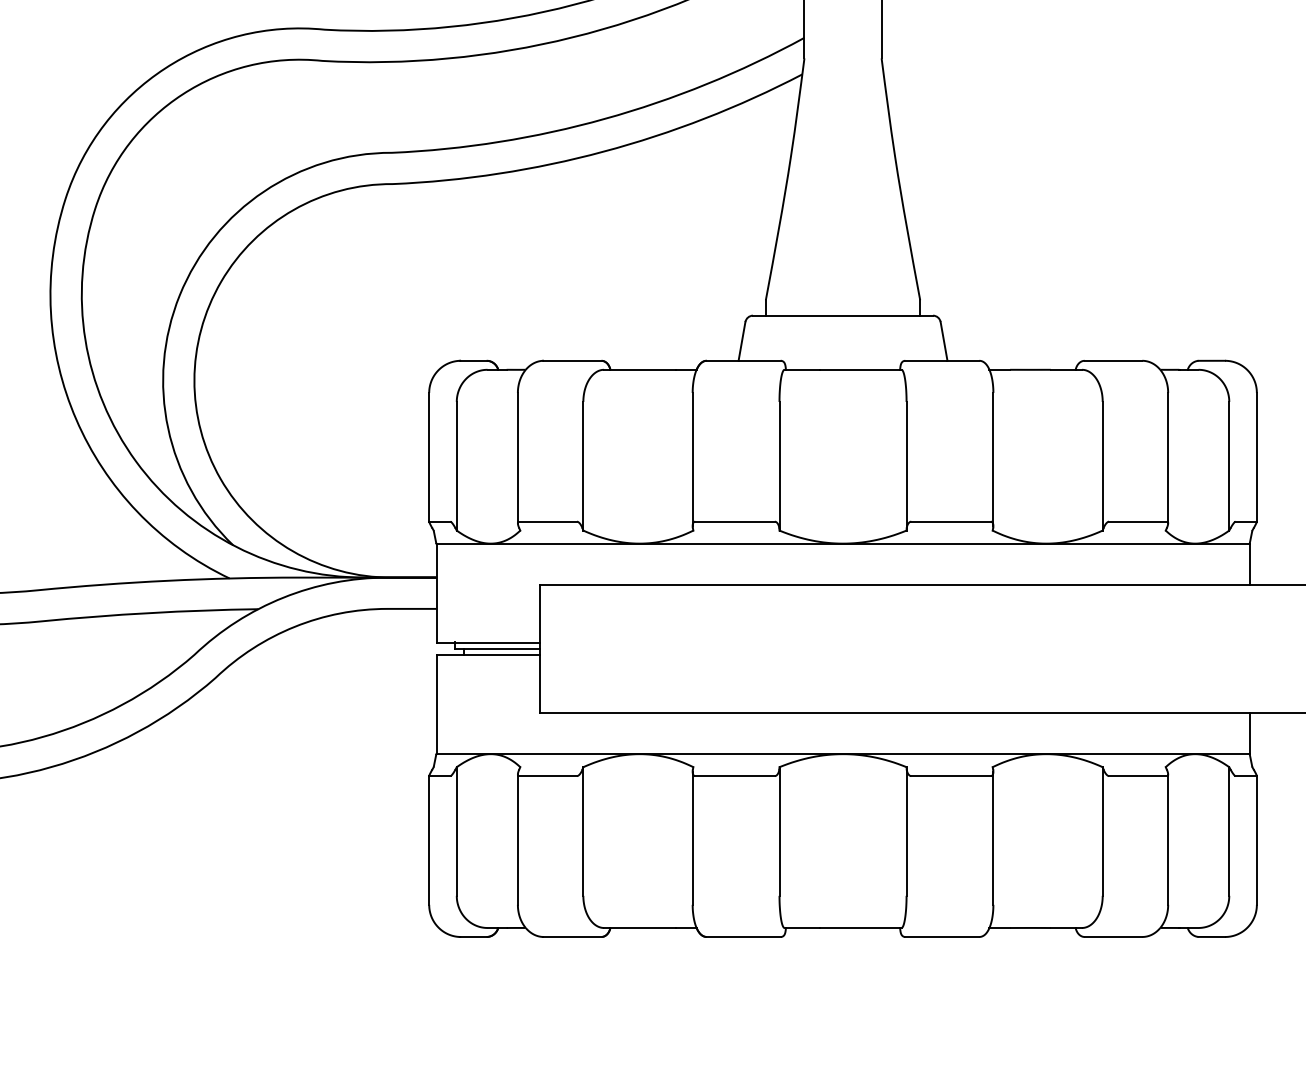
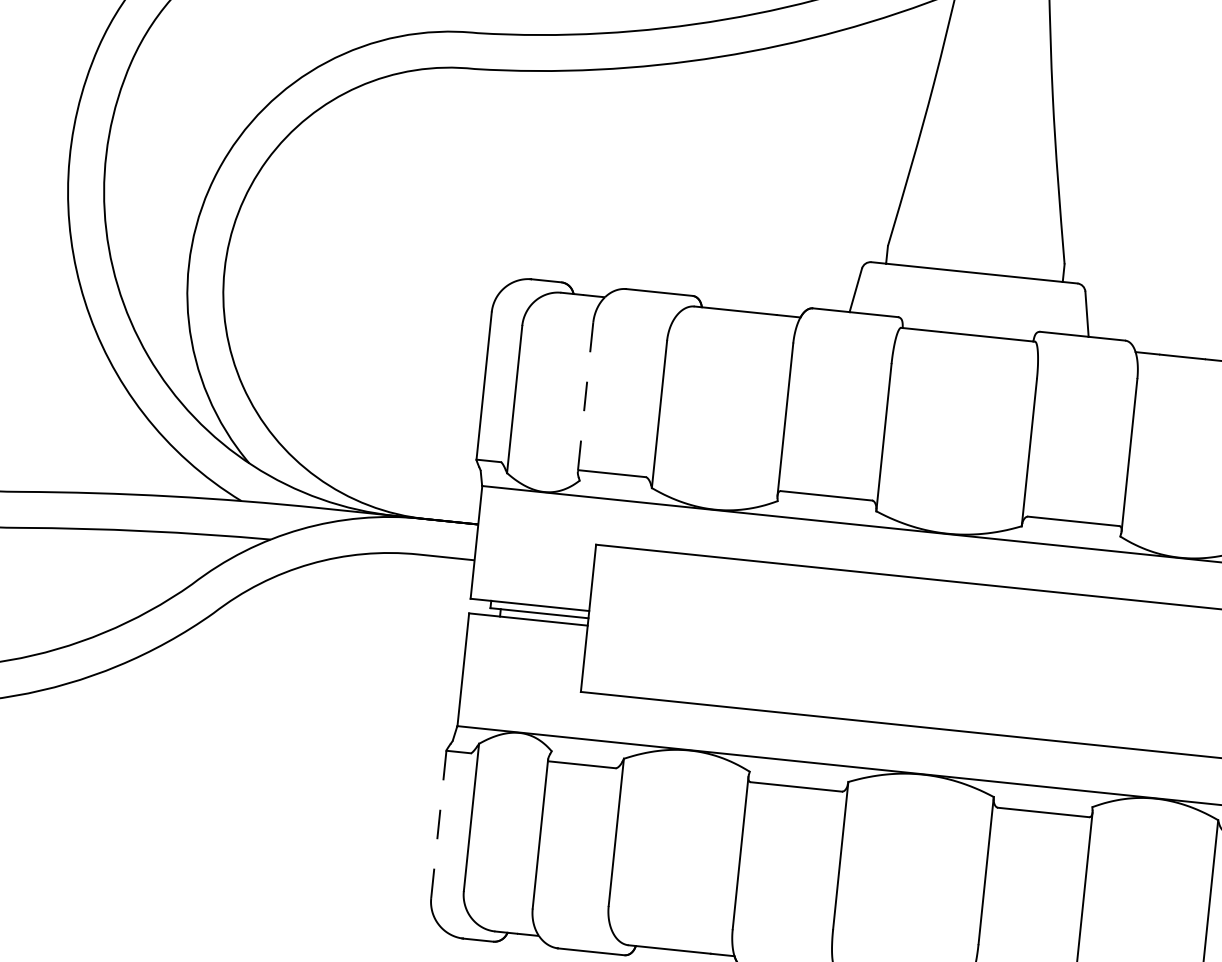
line: (517, 458) -> (585, 397), solid -> dashed
line: (429, 839) -> (439, 823), solid -> dashed

